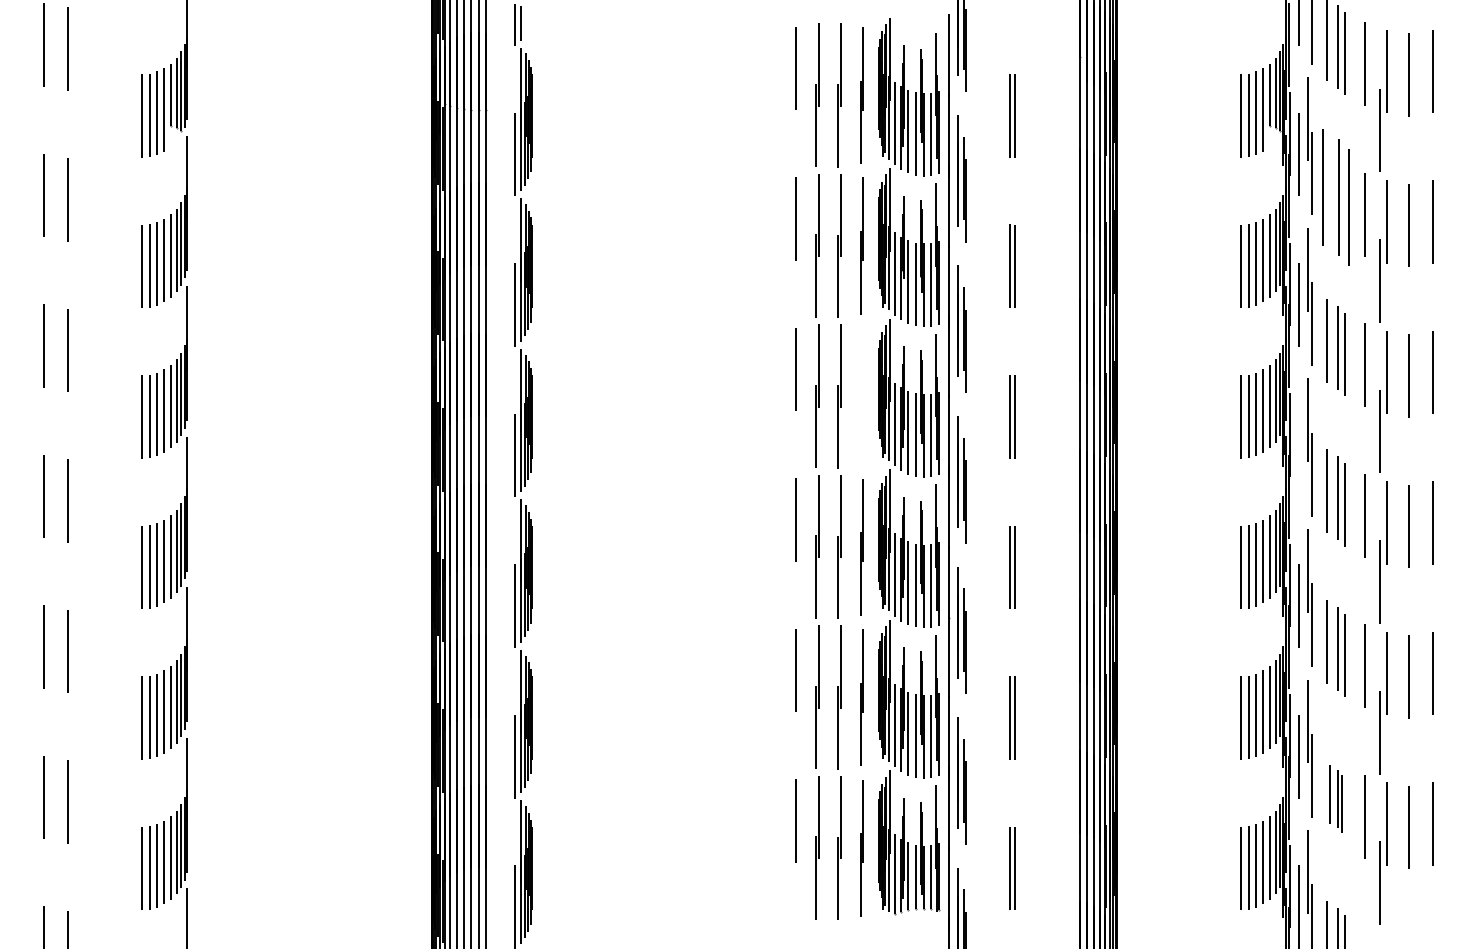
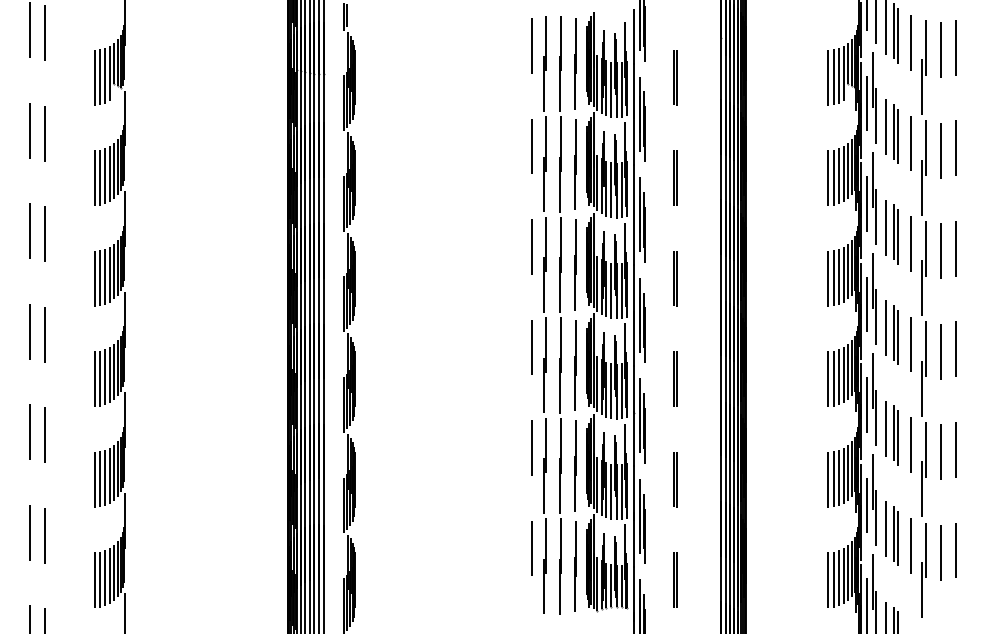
part: (1335, 196) -> (891, 131), size x0.71
line: (862, 395) -> (575, 264), added
line: (1299, 455) -> (867, 304), added
part: (1335, 798) -> (891, 533), size x1.43

